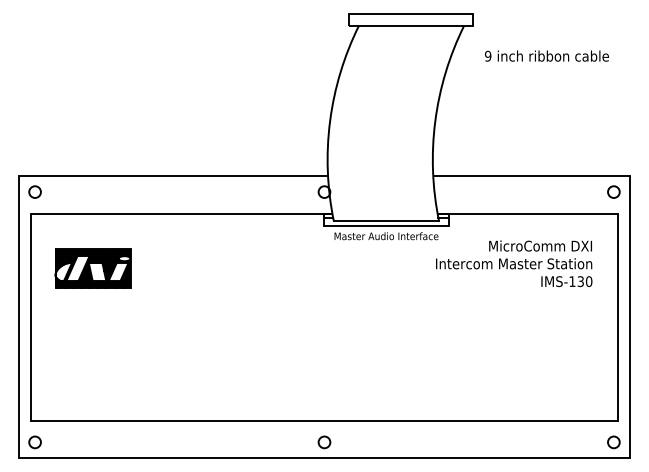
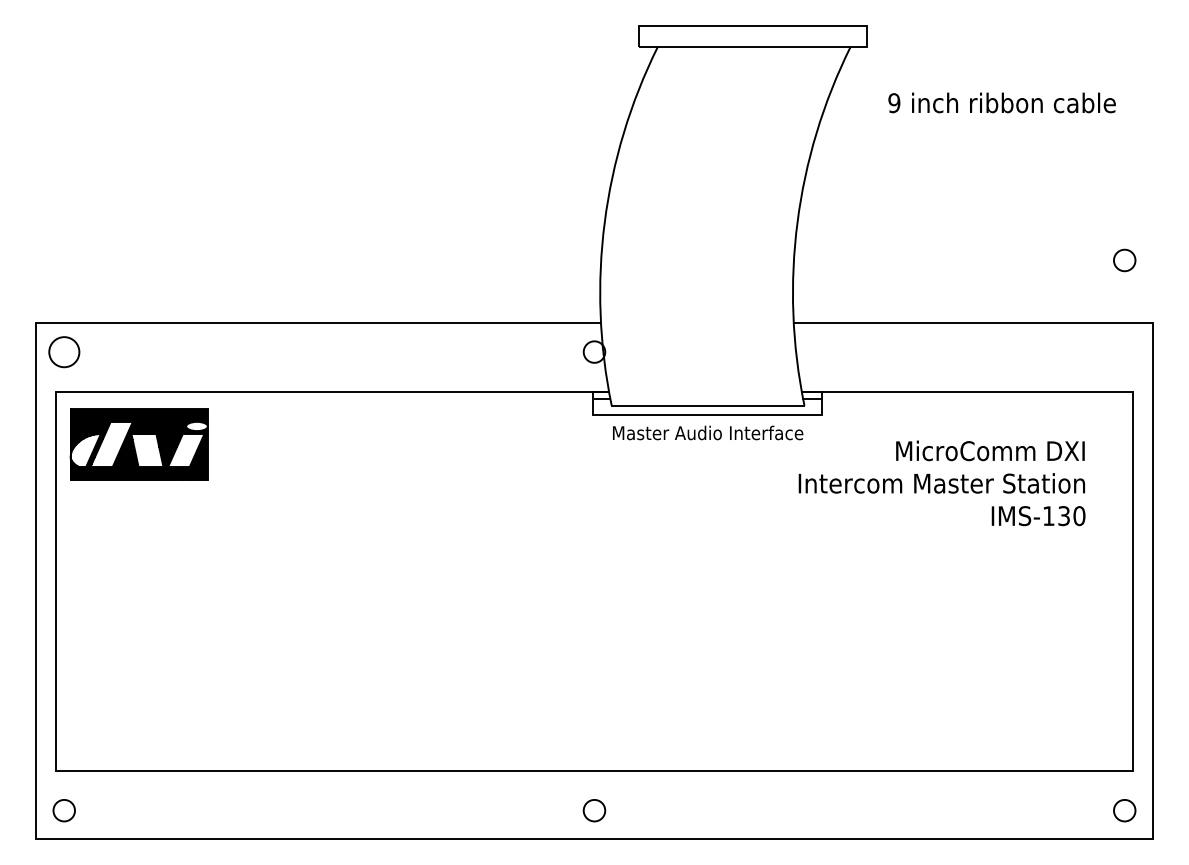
circle: (34, 191) -> (63, 350), size x1.4
circle: (613, 191) -> (1124, 259), moved
part: (92, 268) -> (138, 444), moved

